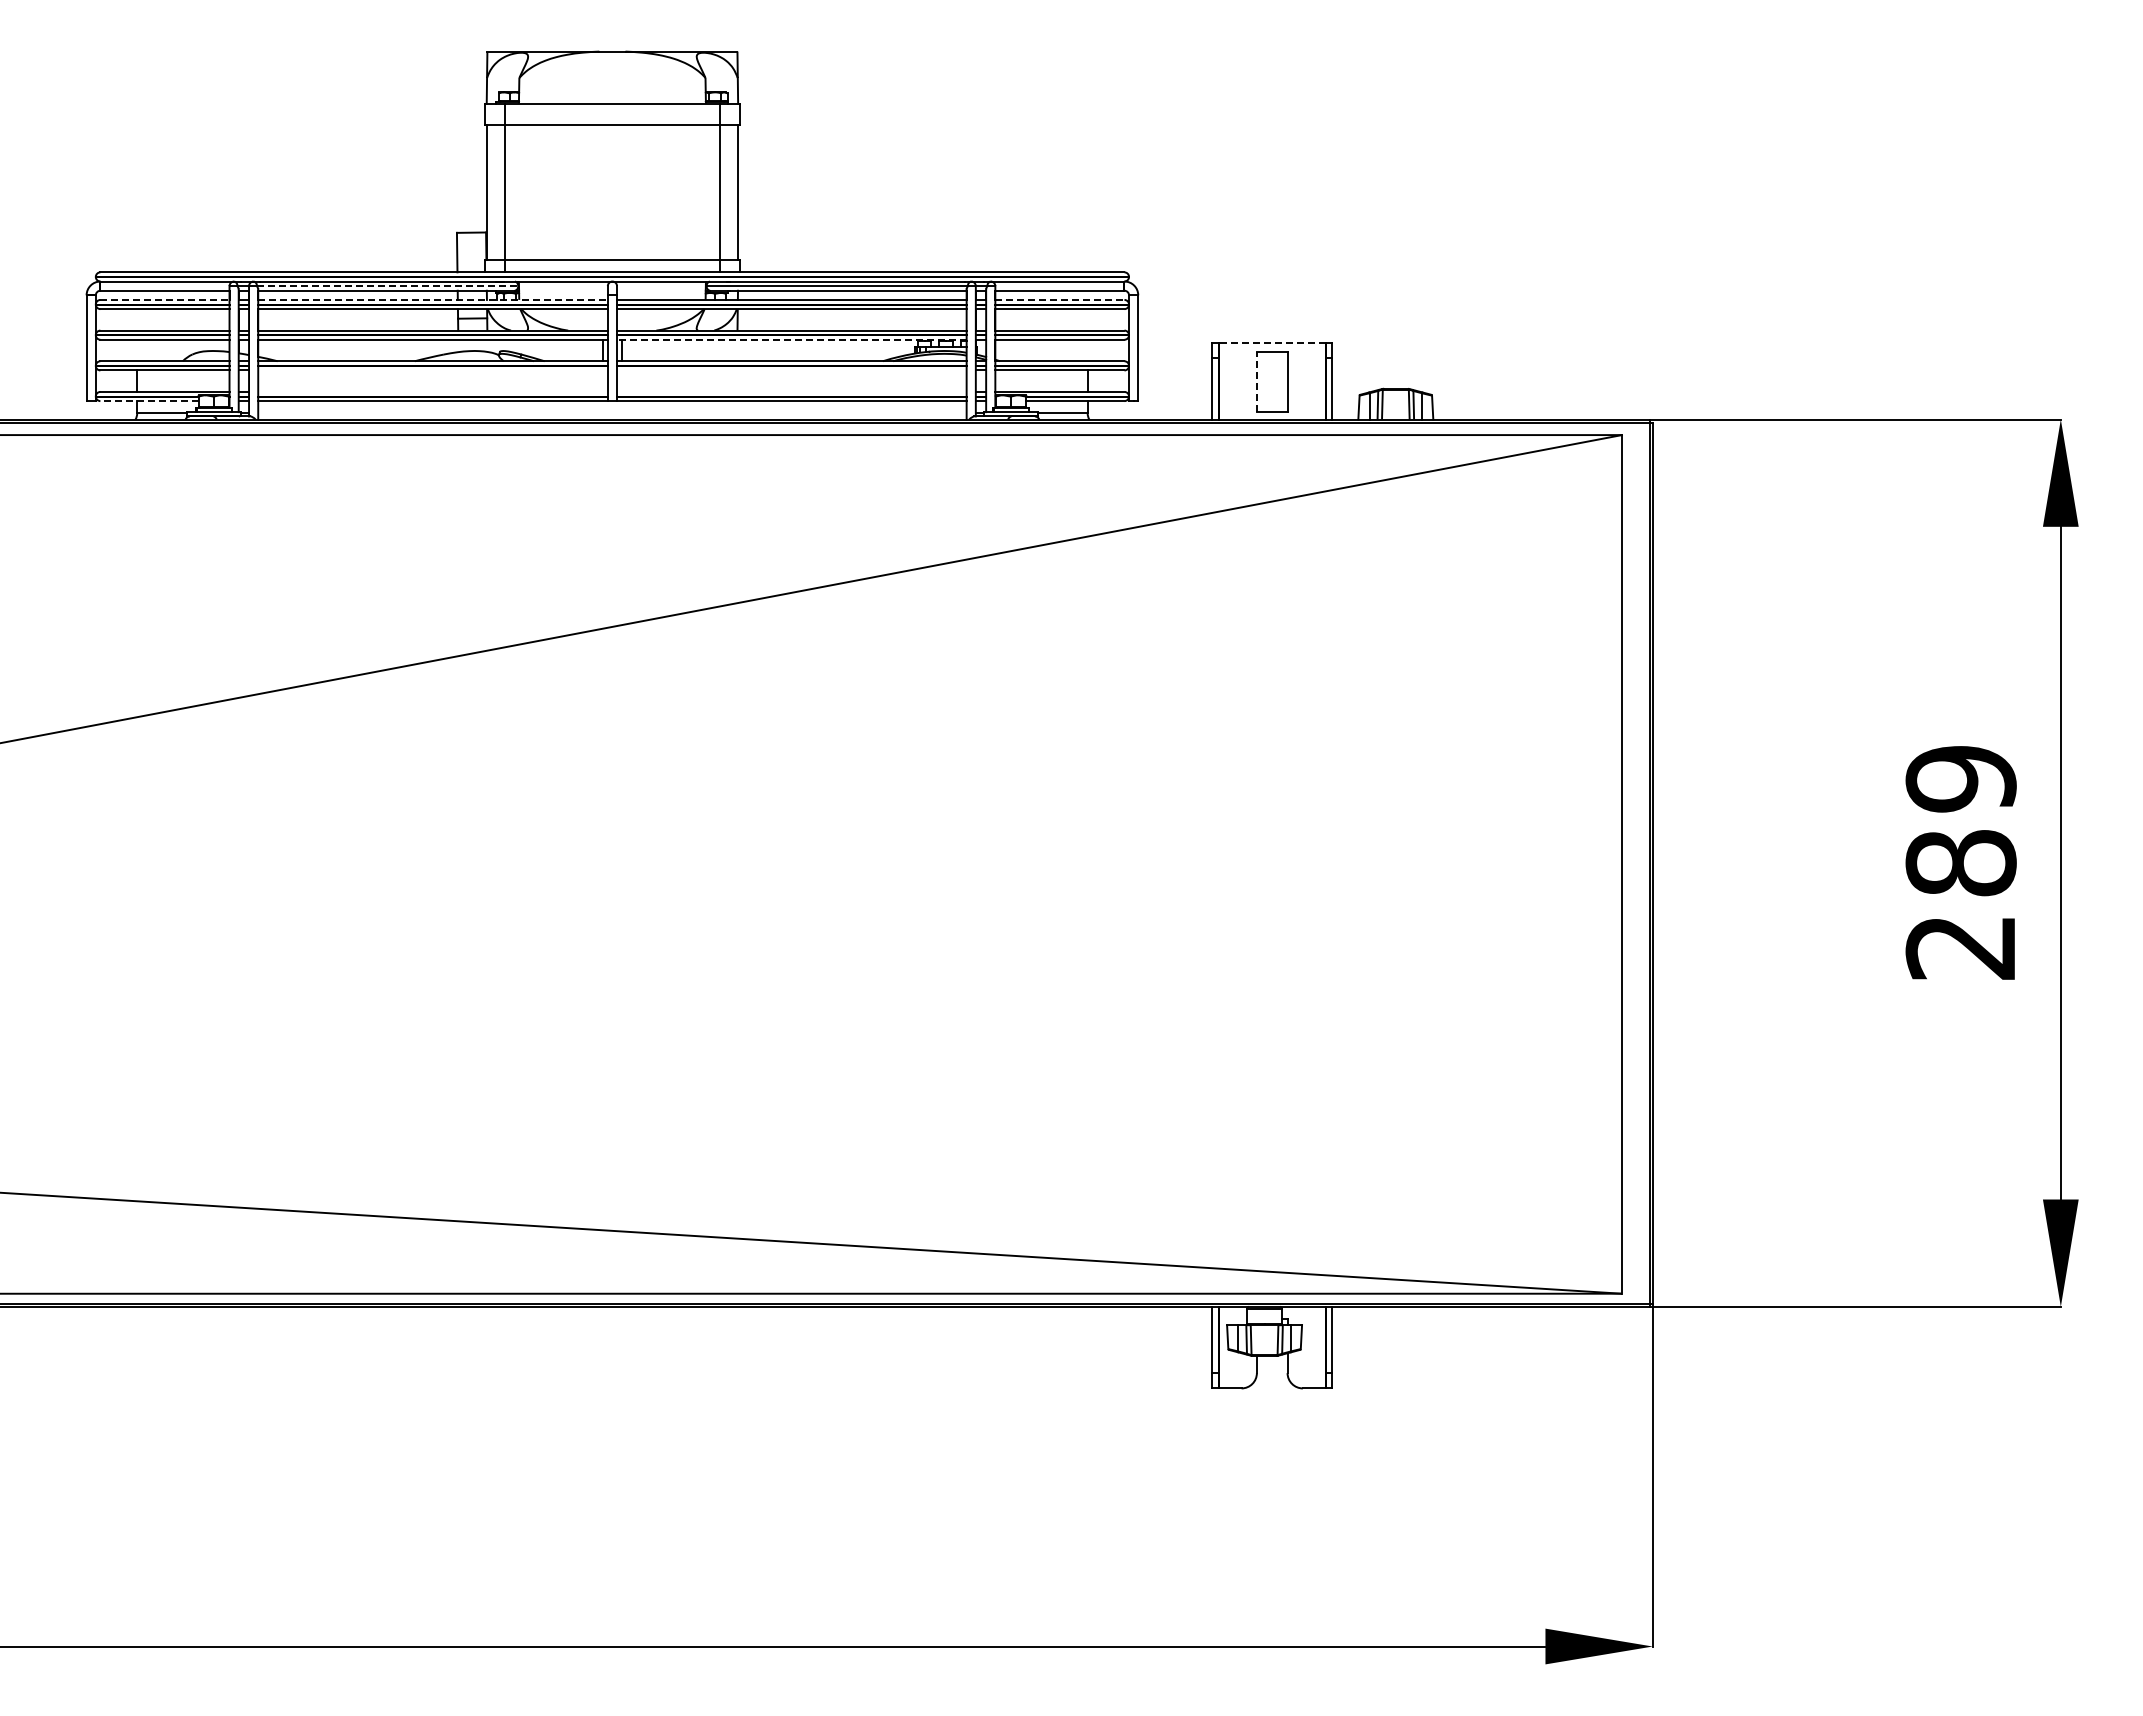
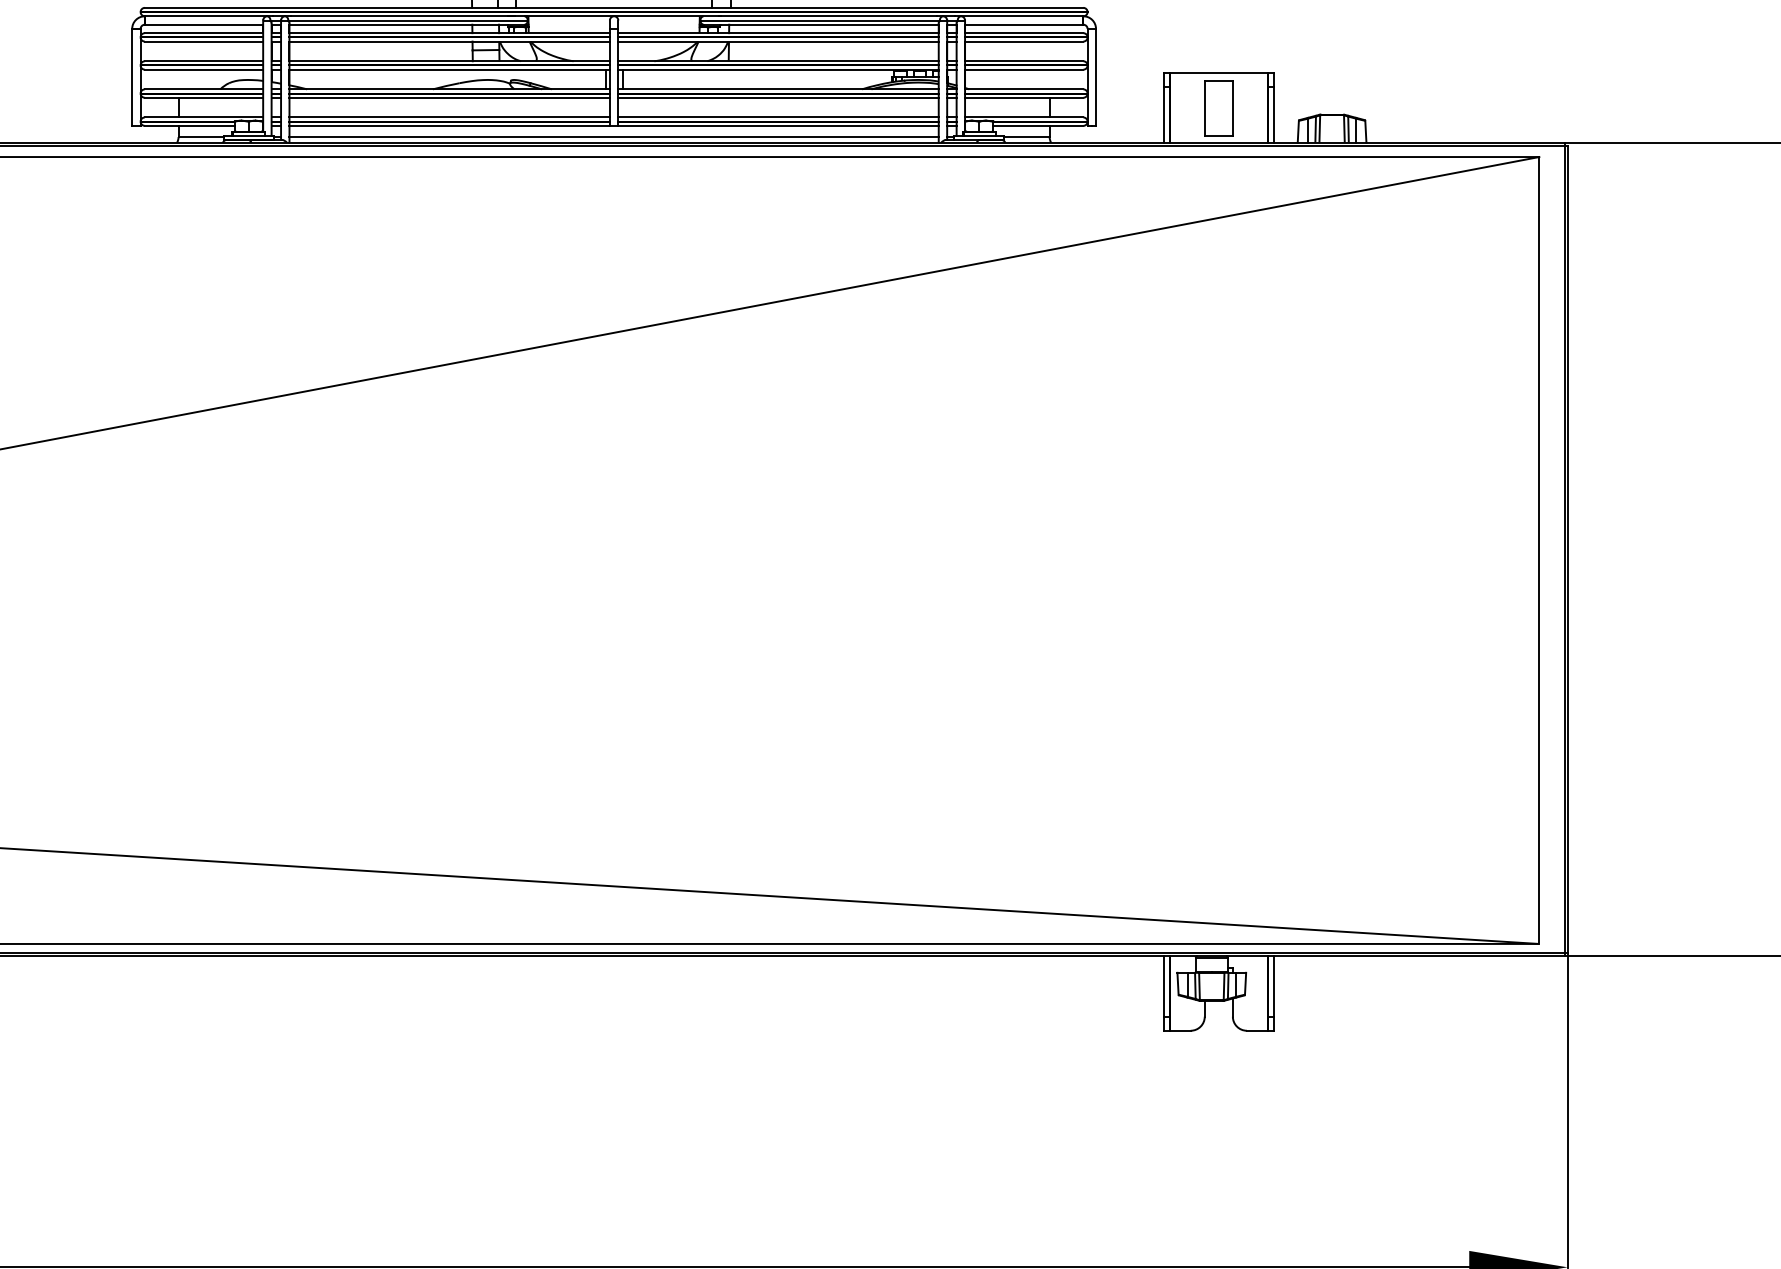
line: (387, 286) -> (407, 20), dashed -> solid
line: (164, 299) -> (203, 32), dashed -> solid
line: (433, 299) -> (450, 32), dashed -> solid
line: (1059, 299) -> (1023, 32), dashed -> solid
line: (791, 339) -> (778, 69), dashed -> solid
line: (1272, 342) -> (1219, 72), dashed -> solid
line: (432, 370) -> (449, 97), added
line: (791, 370) -> (778, 97), added
line: (1256, 382) -> (1204, 108), dashed -> solid
line: (432, 391) -> (449, 117), added
line: (791, 391) -> (778, 117), added
line: (148, 401) -> (188, 126), dashed -> solid
line: (612, 413) -> (614, 137), added

